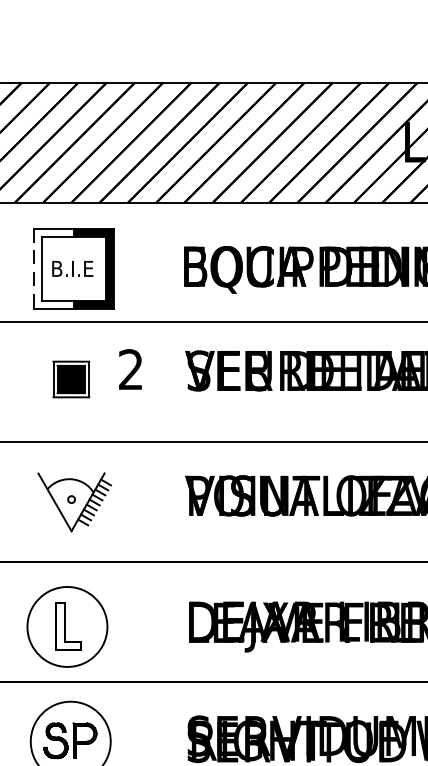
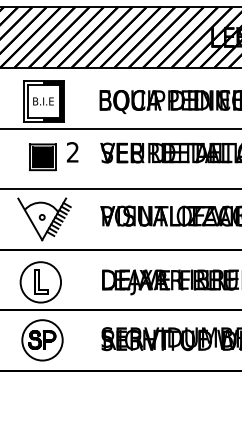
line: (33, 268) -> (23, 101), dashed -> solid
part: (70, 379) -> (42, 157), size x1.43
part: (74, 502) -> (44, 219), size x1.43

